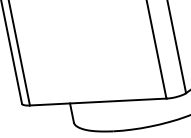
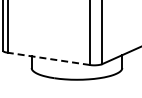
line: (97, 101) -> (48, 58), solid -> dashed

